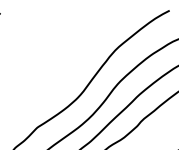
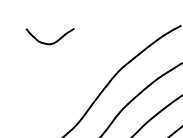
curve: (59, 24) -> (53, 41), added

